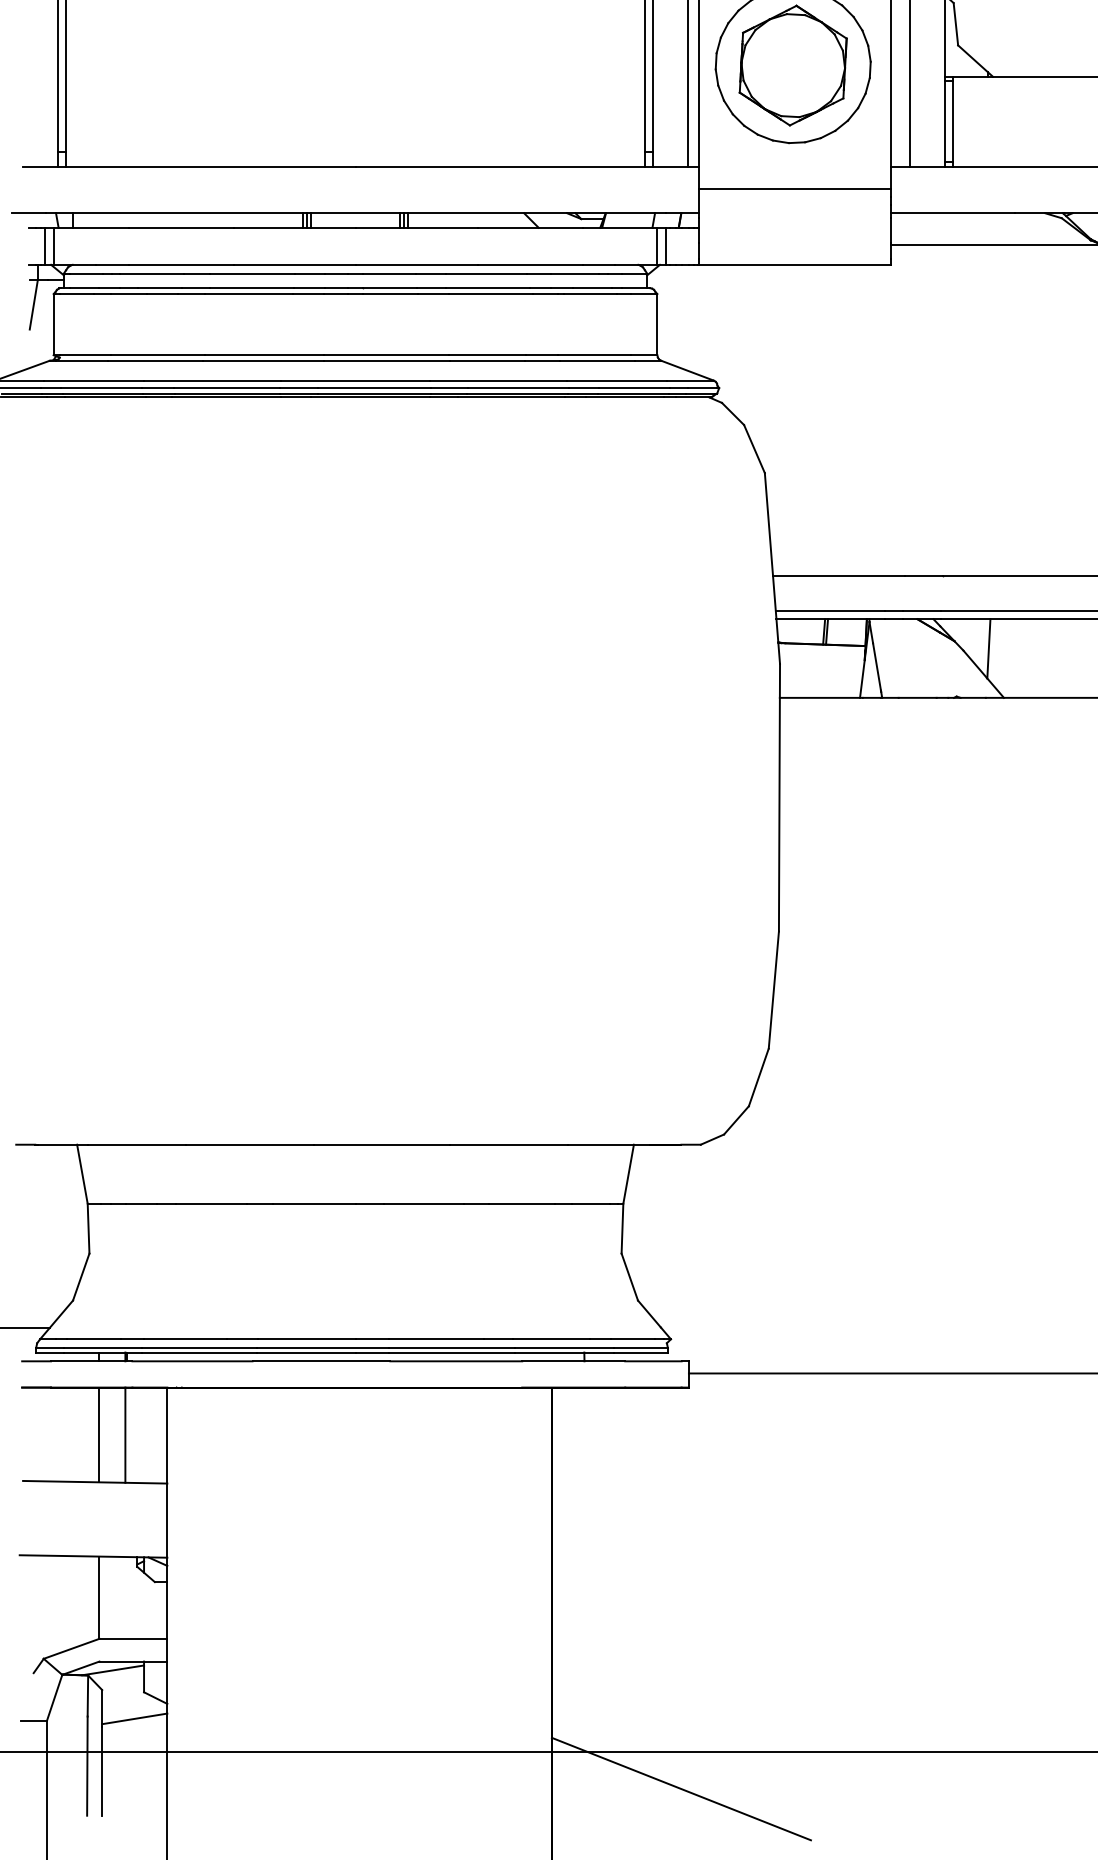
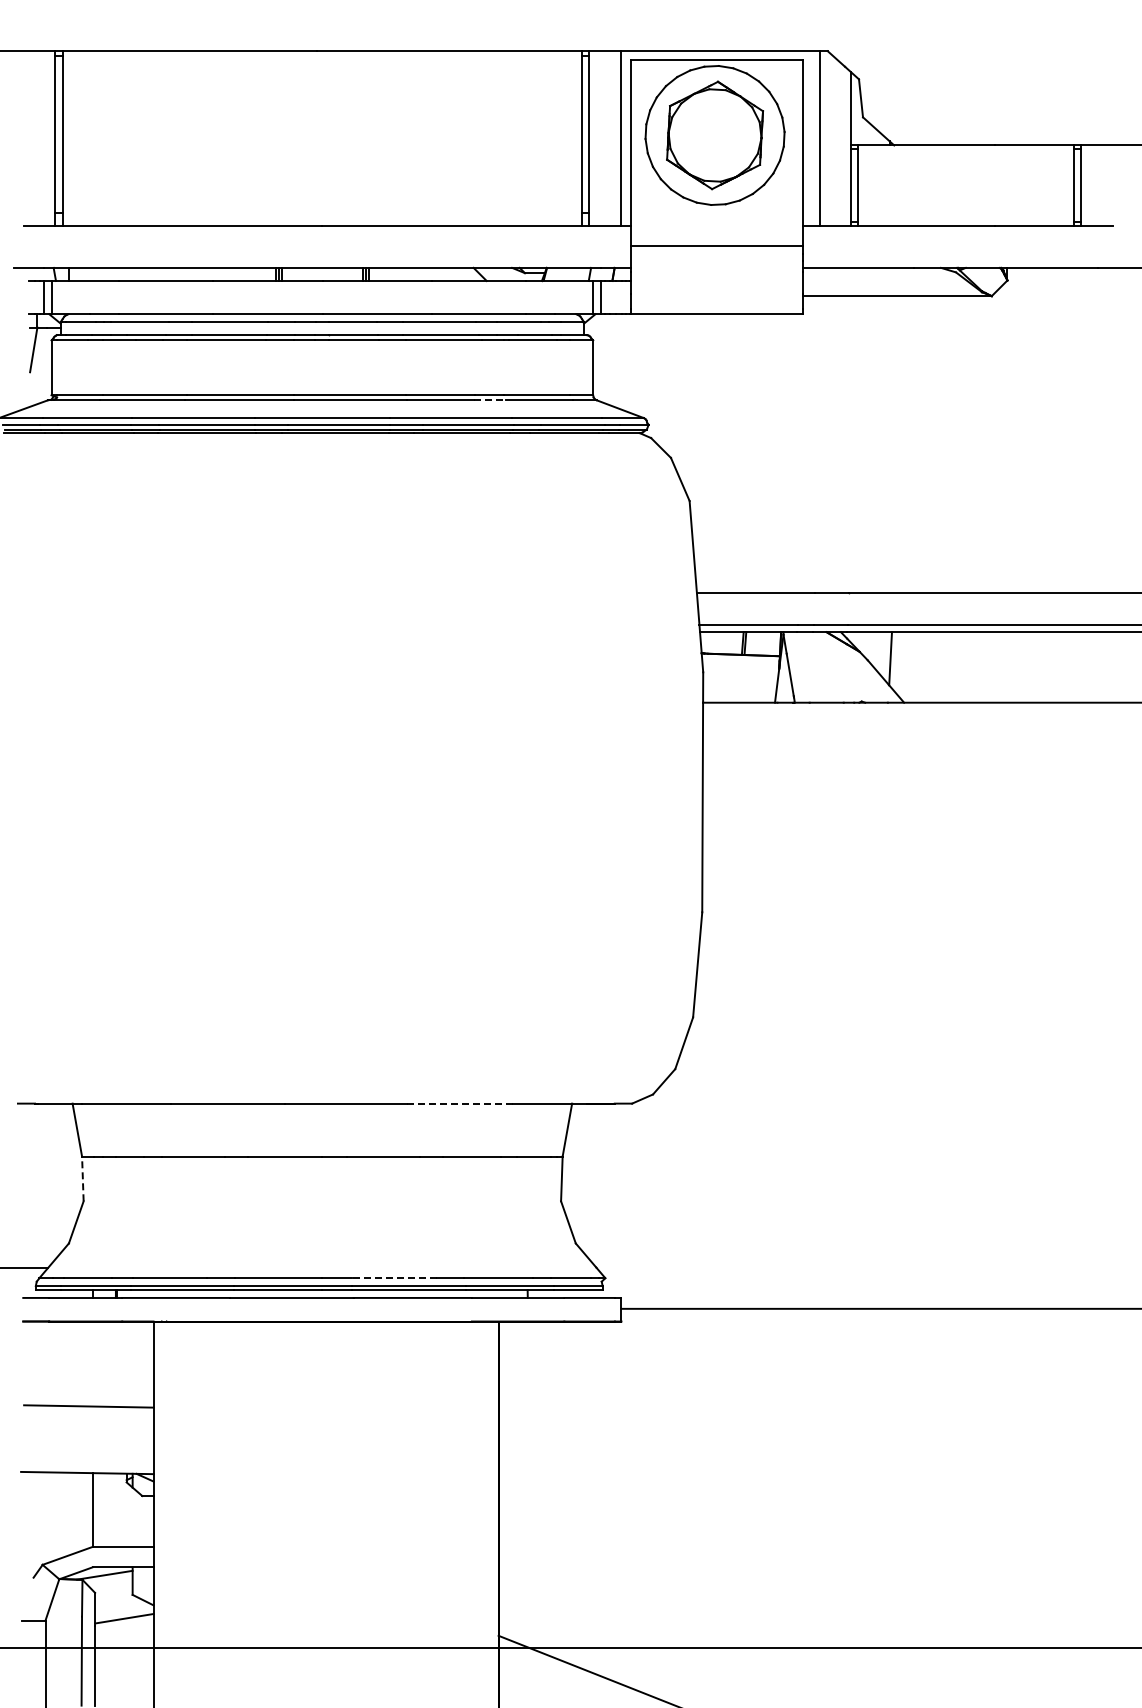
line: (542, 361) -> (490, 400), solid -> dashed
line: (508, 1144) -> (459, 1103), solid -> dashed
line: (88, 1228) -> (82, 1178), solid -> dashed
line: (435, 1339) -> (394, 1278), solid -> dashed
line: (99, 1434) -> (92, 1363), removed
line: (124, 1434) -> (115, 1363), removed

